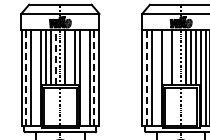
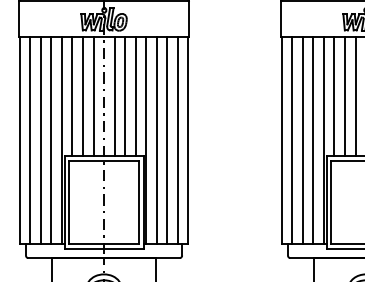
line: (55, 57) -> (93, 95), dashed -> solid
line: (70, 57) -> (125, 95), added
line: (166, 57) -> (334, 95), added
line: (176, 57) -> (355, 95), added
line: (26, 78) -> (30, 141), dashed -> solid
line: (36, 78) -> (52, 141), added
line: (84, 78) -> (156, 141), added
line: (94, 78) -> (177, 141), dashed -> solid
line: (147, 78) -> (292, 141), dashed -> solid
line: (156, 78) -> (312, 141), added

